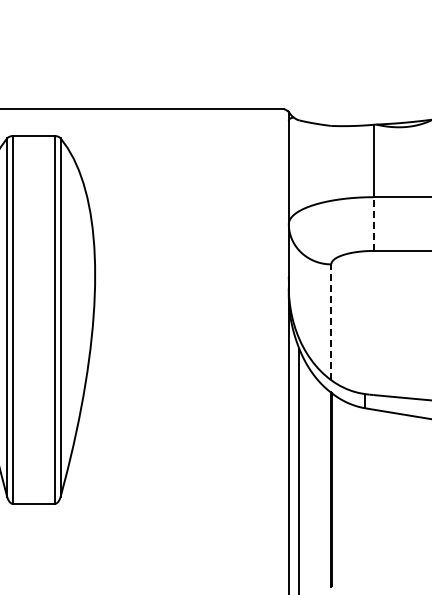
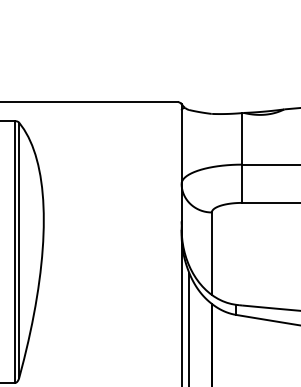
line: (373, 224) -> (241, 184), dashed -> solid
line: (331, 322) -> (212, 253), dashed -> solid

